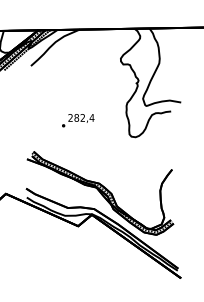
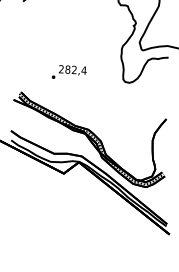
text: (78, 120) -> (69, 72), moved

